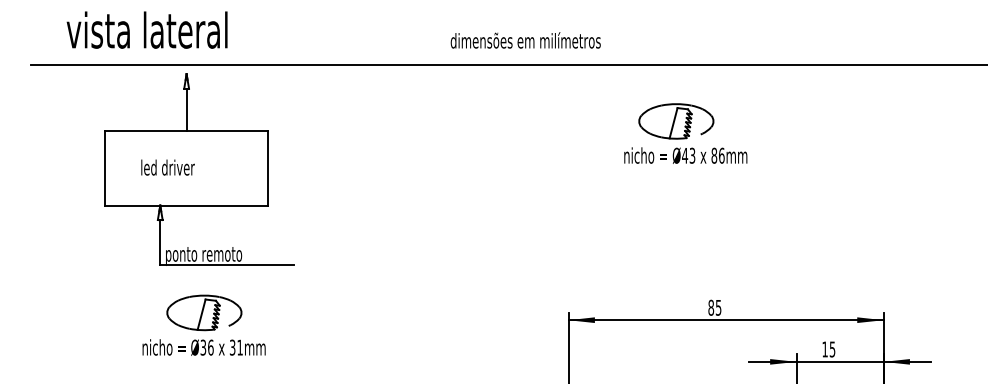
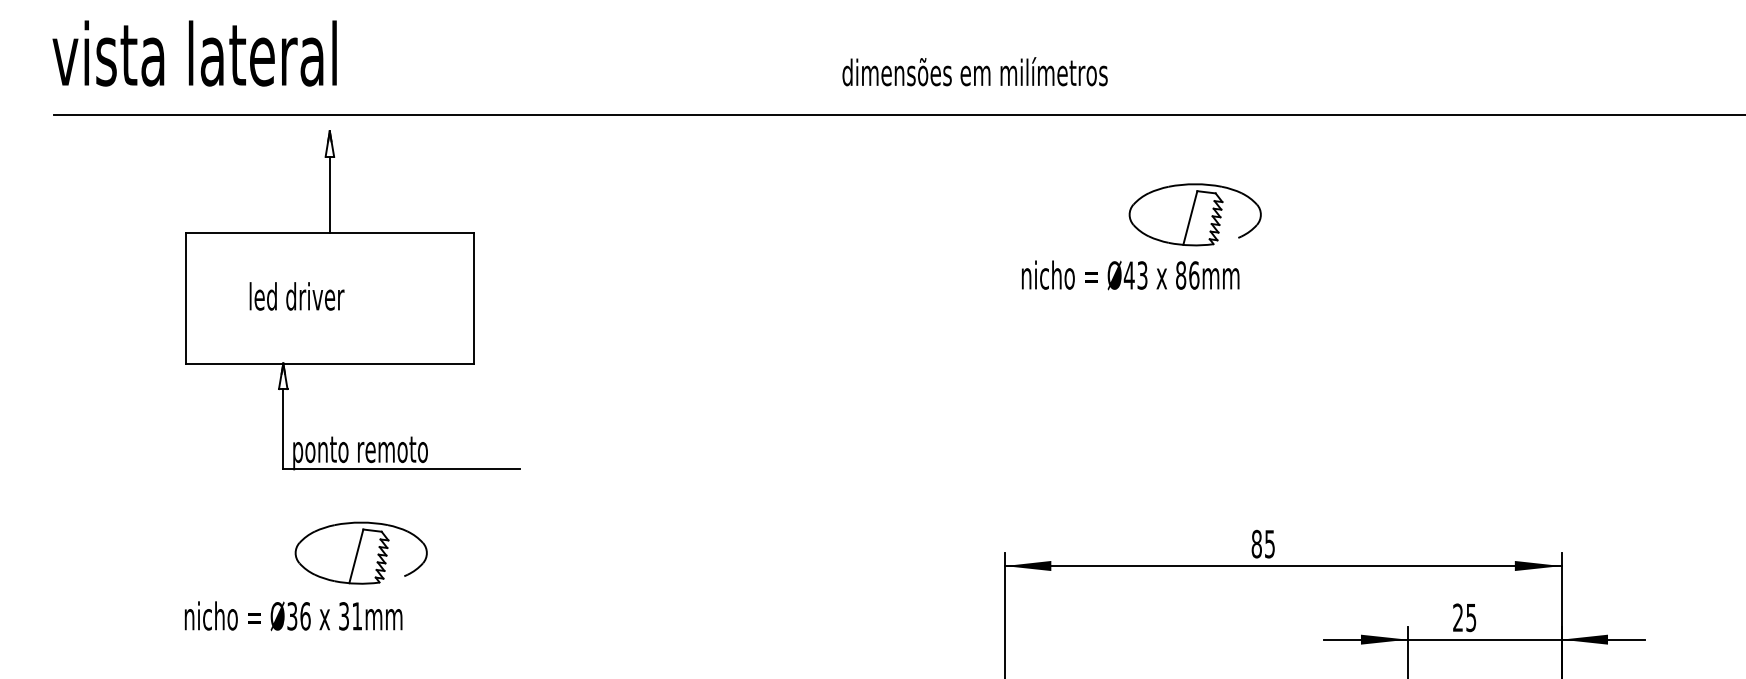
text: (146, 29) -> (193, 52), moved
text: (525, 40) -> (974, 71), moved
text: (685, 155) -> (1130, 275), moved
text: (203, 347) -> (292, 616), moved
text: (824, 349) -> (1457, 617), 15 -> 25

